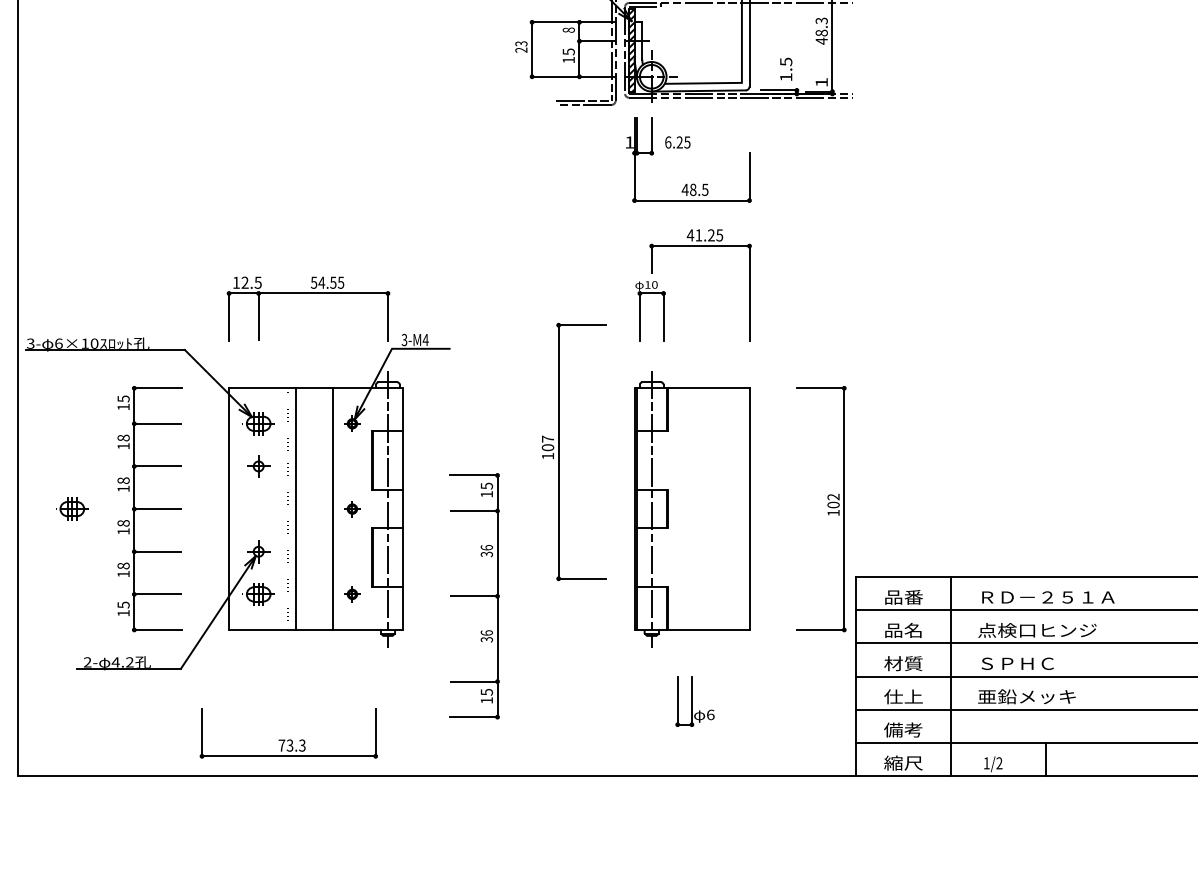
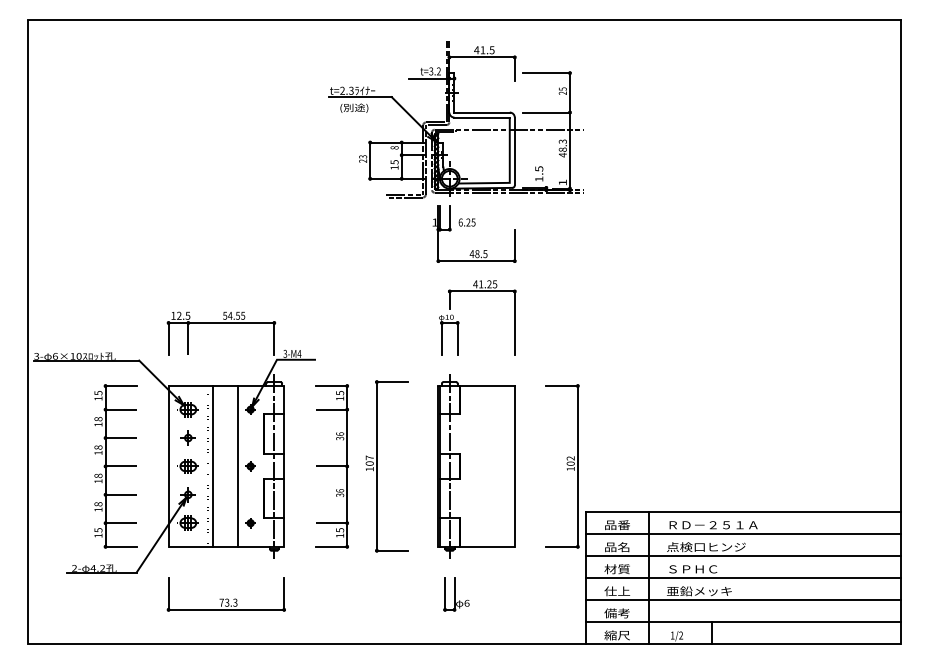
part: (559, 452) -> (377, 466), moved
part: (71, 509) -> (187, 466), moved
part: (473, 596) -> (331, 466), moved
part: (694, 701) -> (456, 594), moved
part: (287, 733) -> (225, 594), moved

